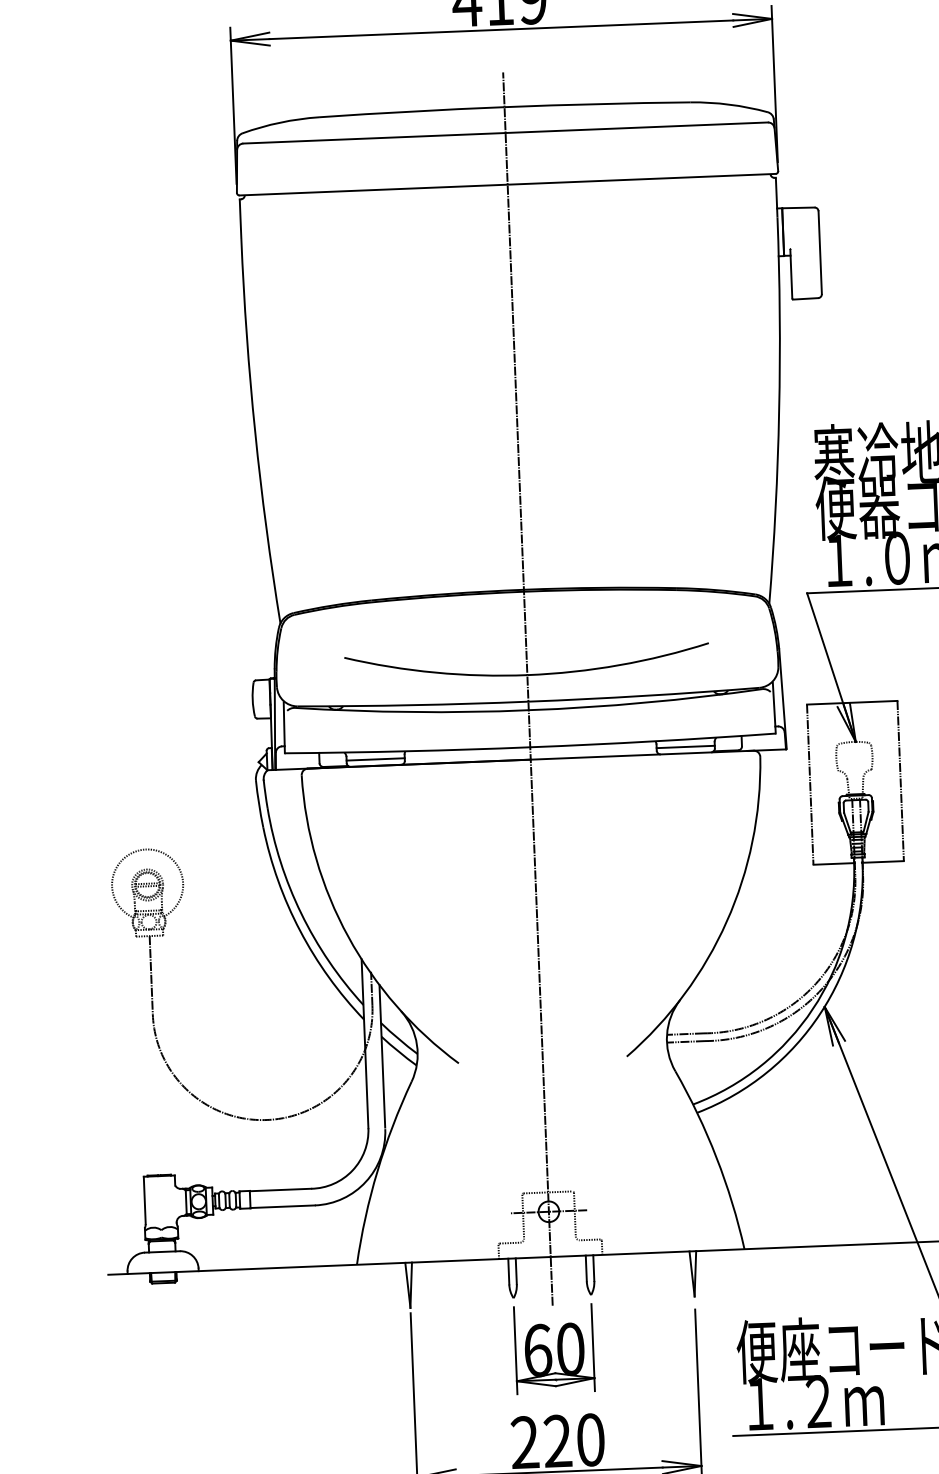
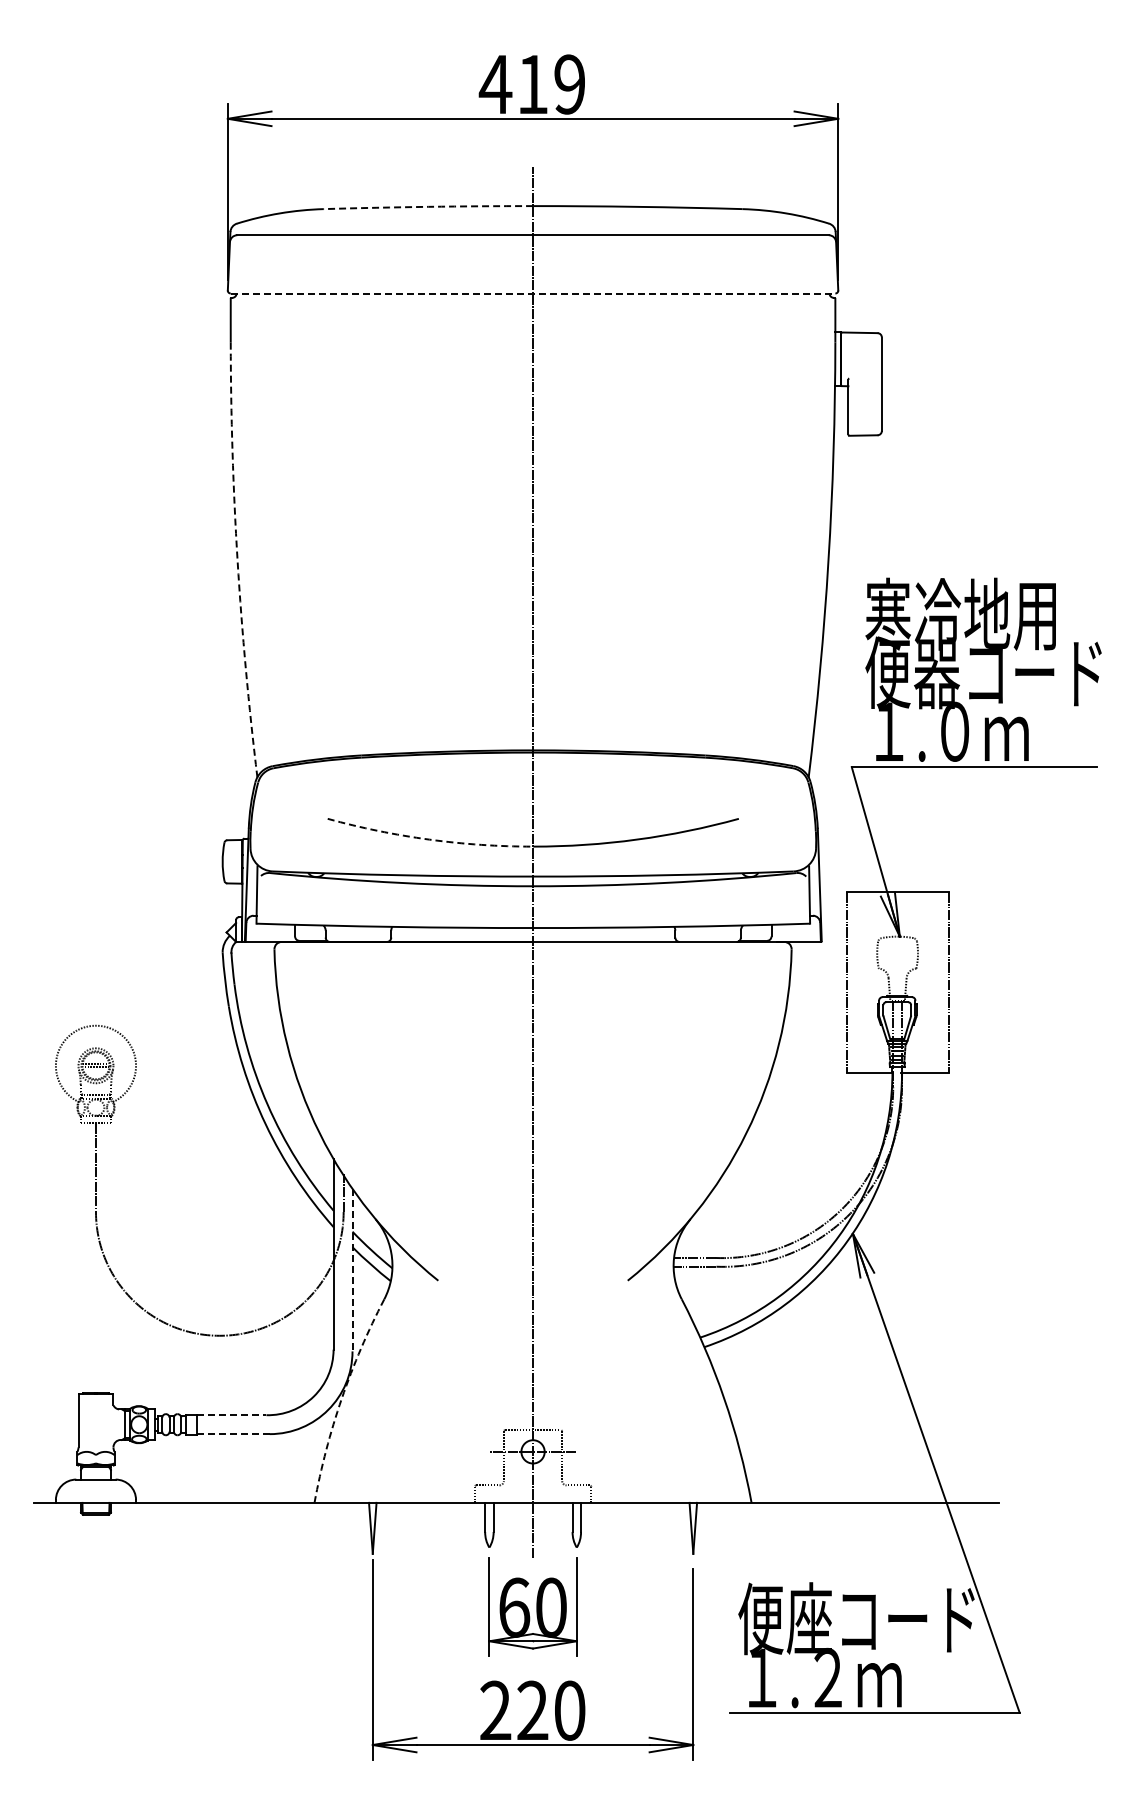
arc: (411, 111) -> (428, 206), solid -> dashed
line: (508, 184) -> (533, 293), solid -> dashed
arc: (255, 431) -> (237, 560), solid -> dashed
arc: (435, 672) -> (429, 839), solid -> dashed
line: (685, 746) -> (707, 934), removed
line: (375, 759) -> (358, 934), removed
line: (382, 1055) -> (352, 1268), solid -> dashed
arc: (377, 1171) -> (341, 1398), solid -> dashed
line: (280, 1190) -> (231, 1415), solid -> dashed
line: (283, 1207) -> (234, 1434), solid -> dashed

